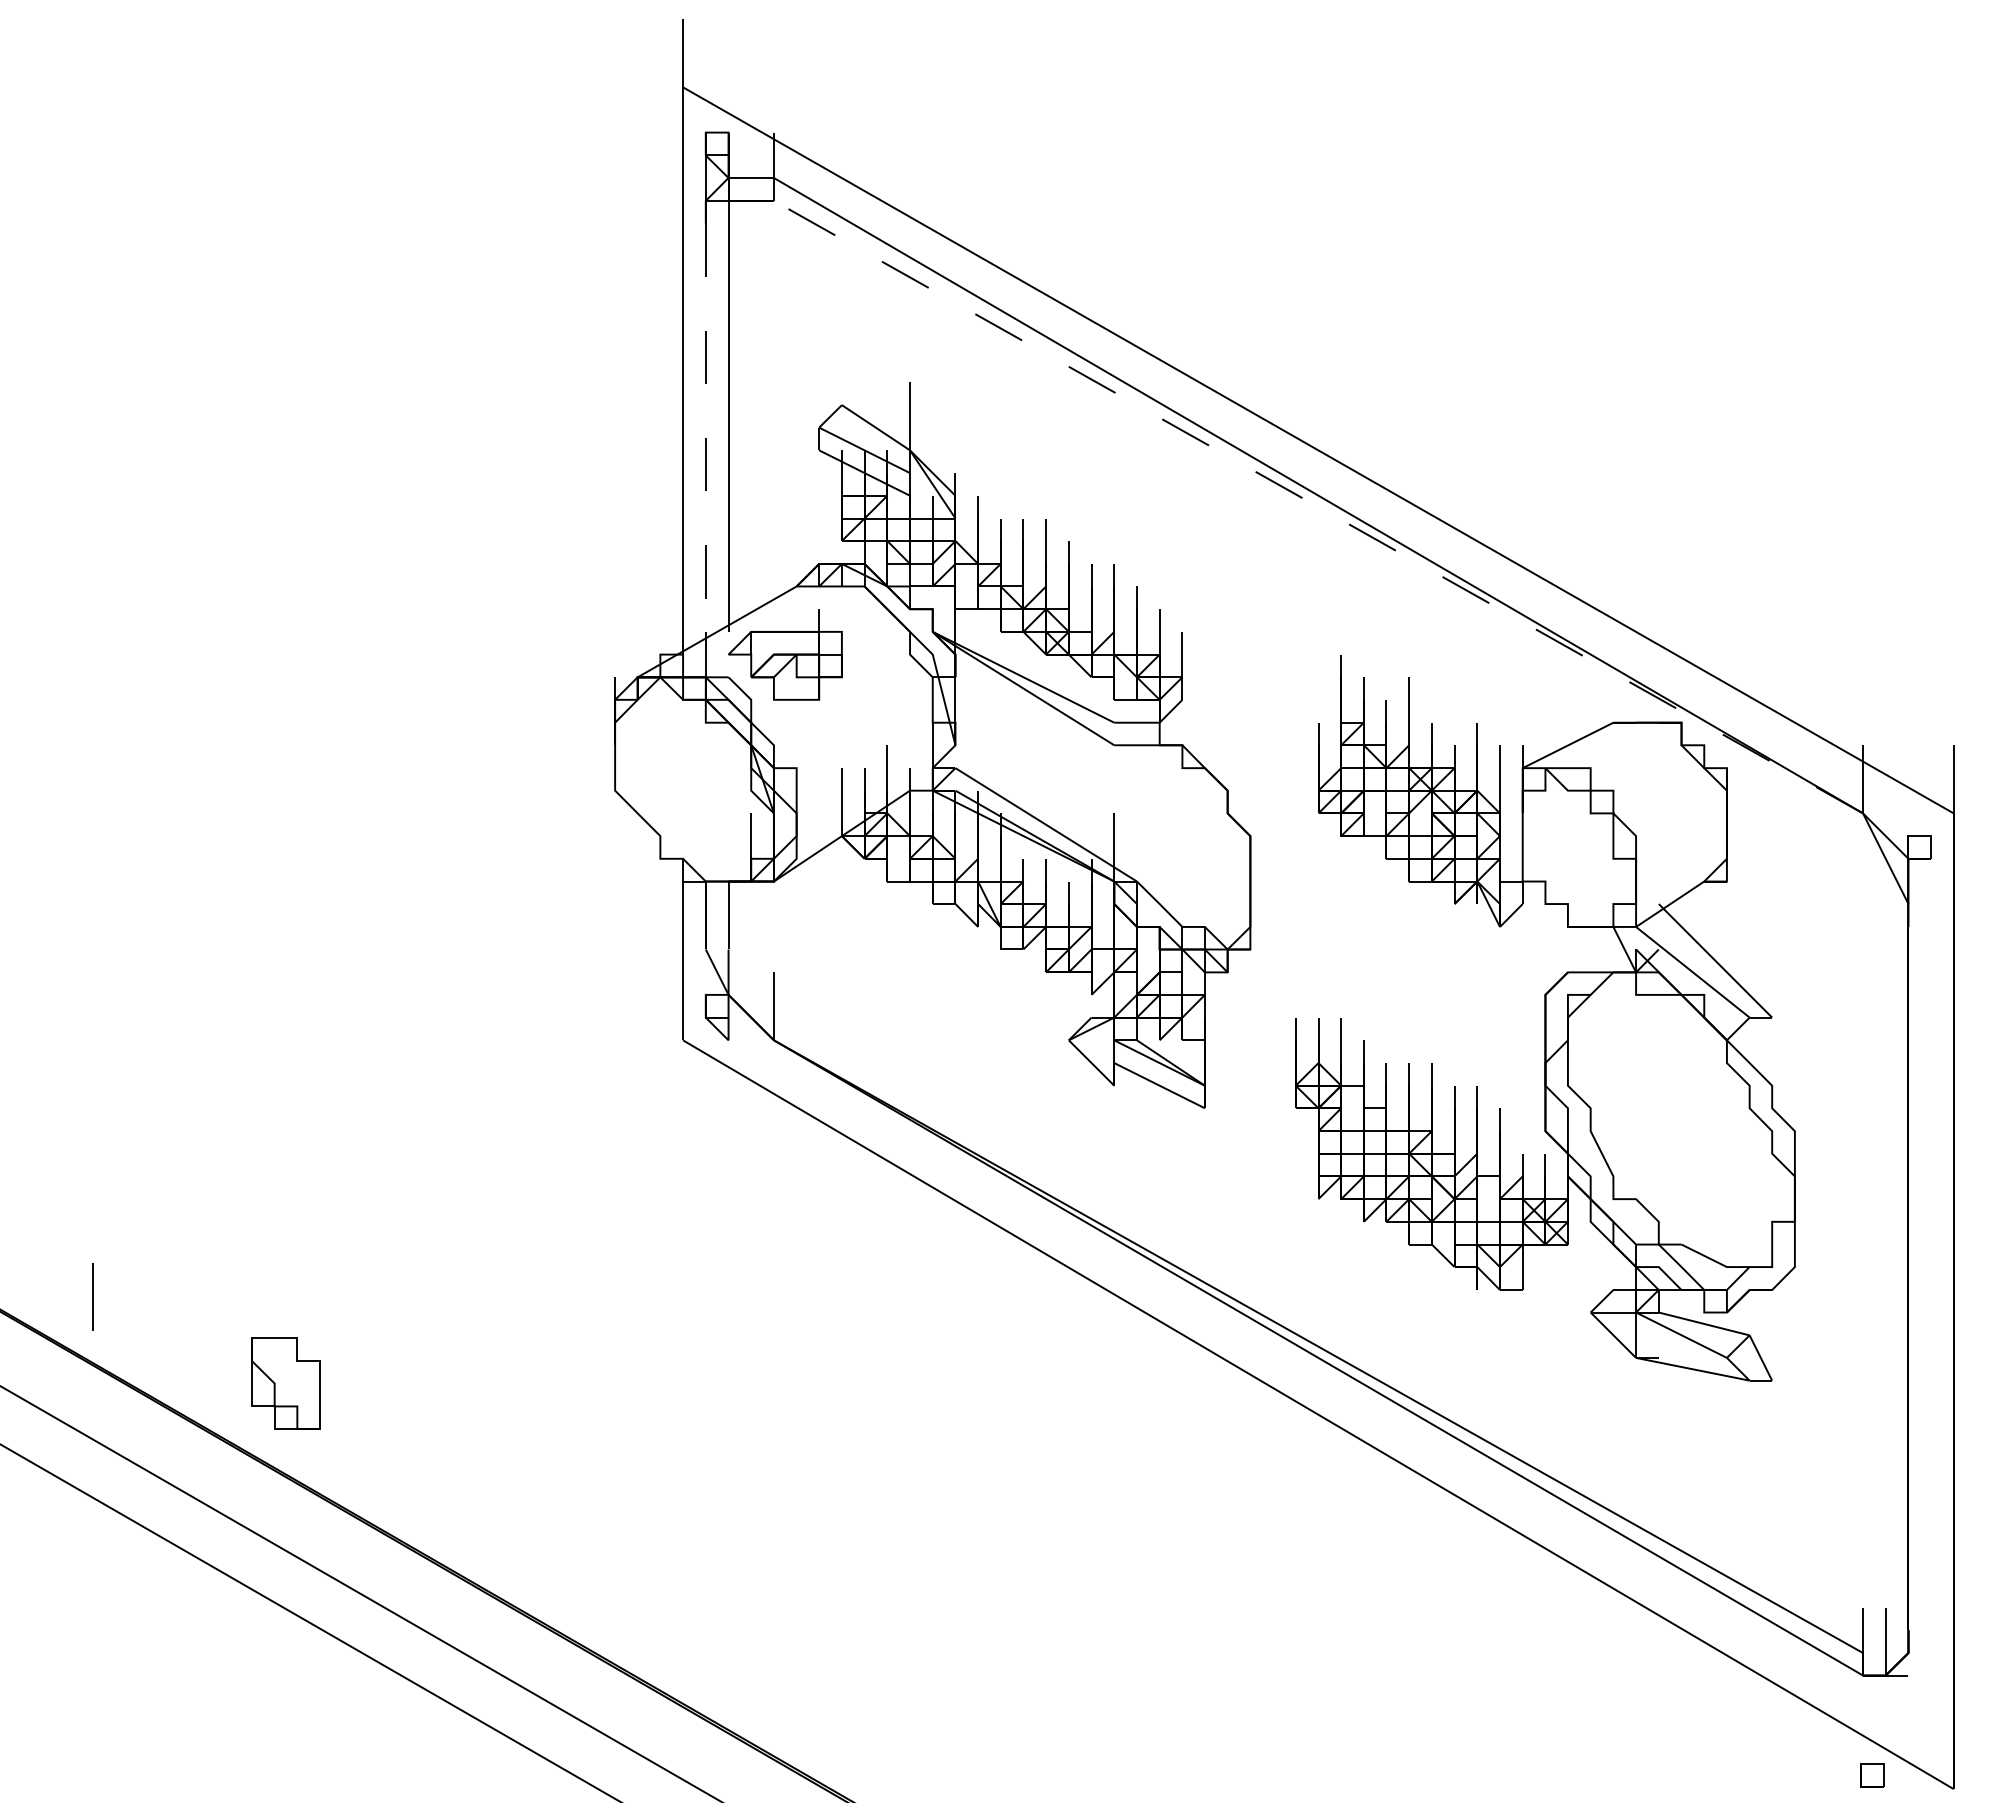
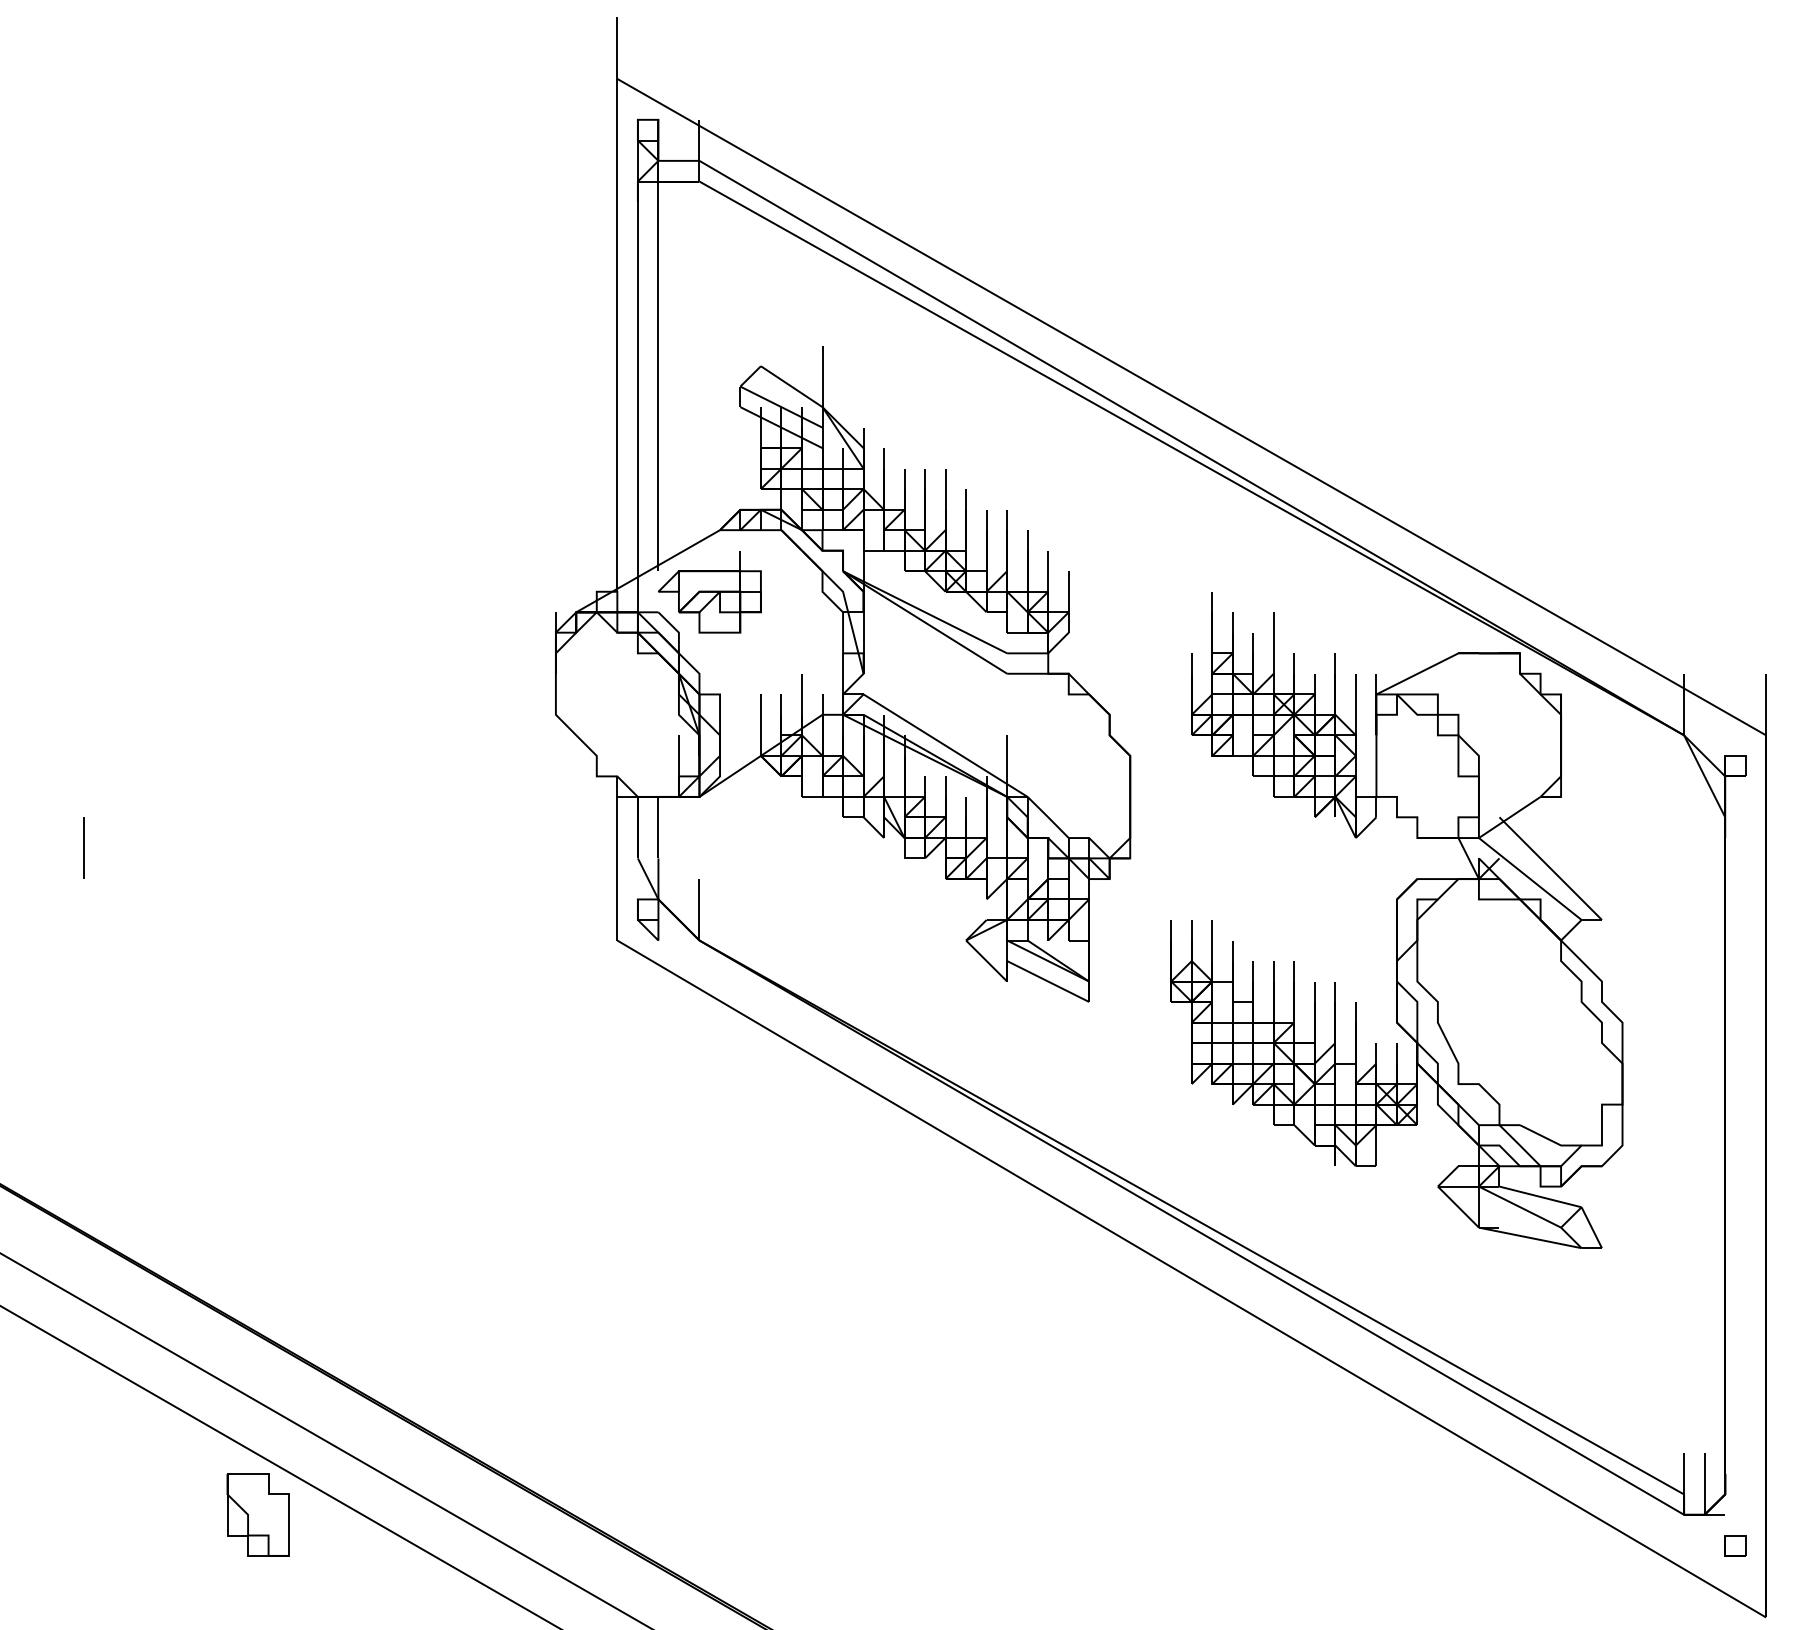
line: (705, 428) -> (637, 387), dashed -> solid
line: (1318, 507) -> (1191, 458), dashed -> solid
line: (92, 1296) -> (83, 847), moved
part: (285, 1383) -> (257, 1514), moved
part: (1872, 1775) -> (1735, 1545), moved

